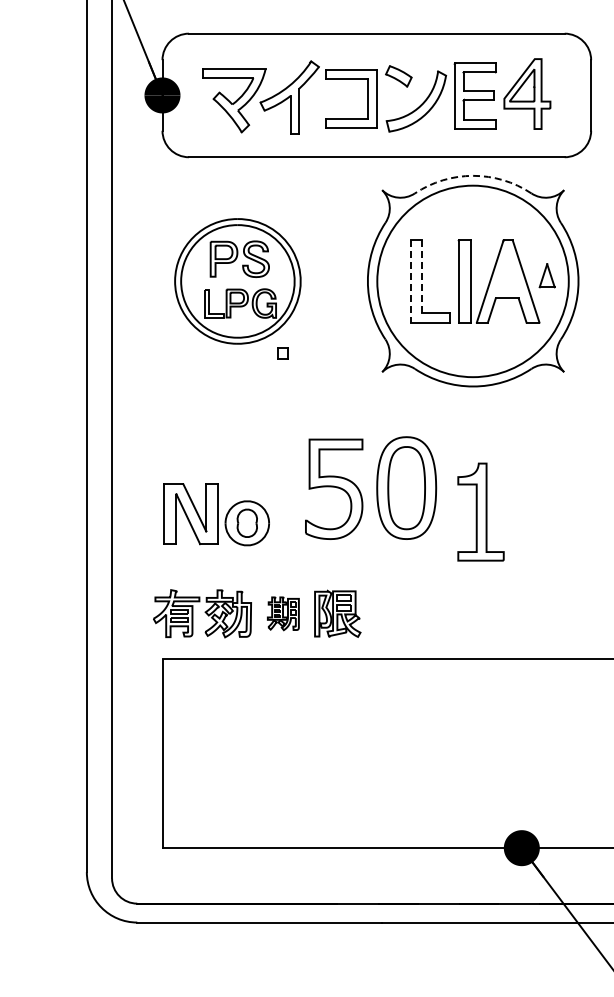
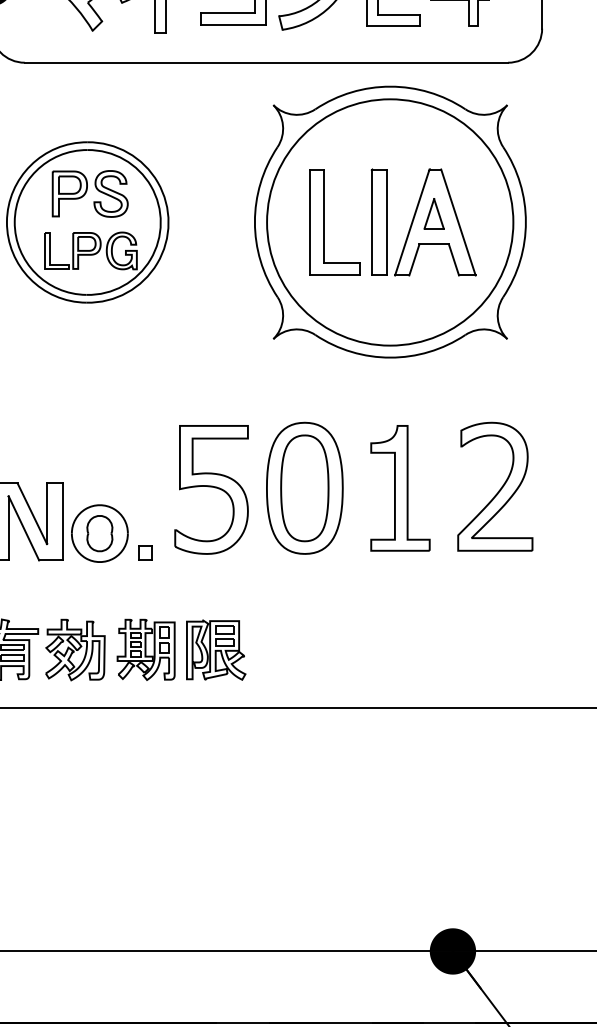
arc: (473, 175) -> (390, 86), dashed -> solid
part: (546, 275) -> (433, 213), moved
line: (421, 276) -> (323, 216), dashed -> solid
line: (410, 281) -> (309, 222), dashed -> solid
part: (282, 353) -> (145, 553), moved
part: (554, 486) -> (494, 486), added
part: (480, 511) -> (399, 487), moved
part: (283, 613) -> (146, 649), size x1.43

